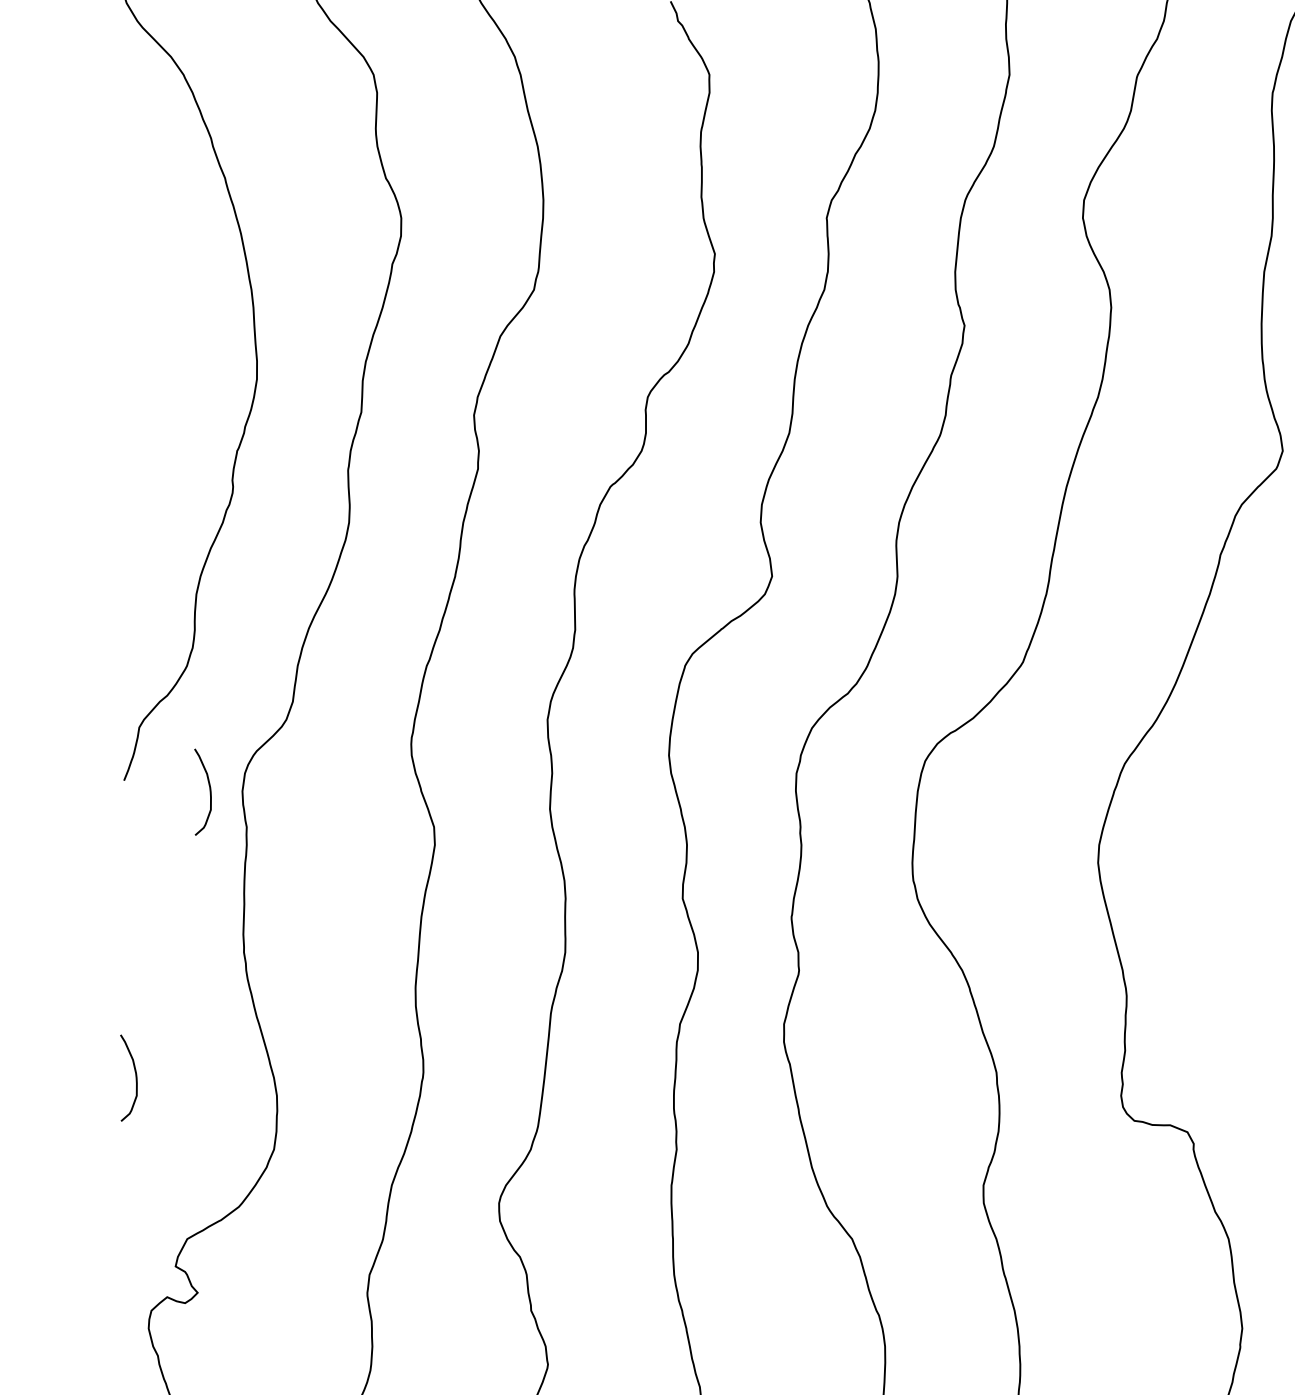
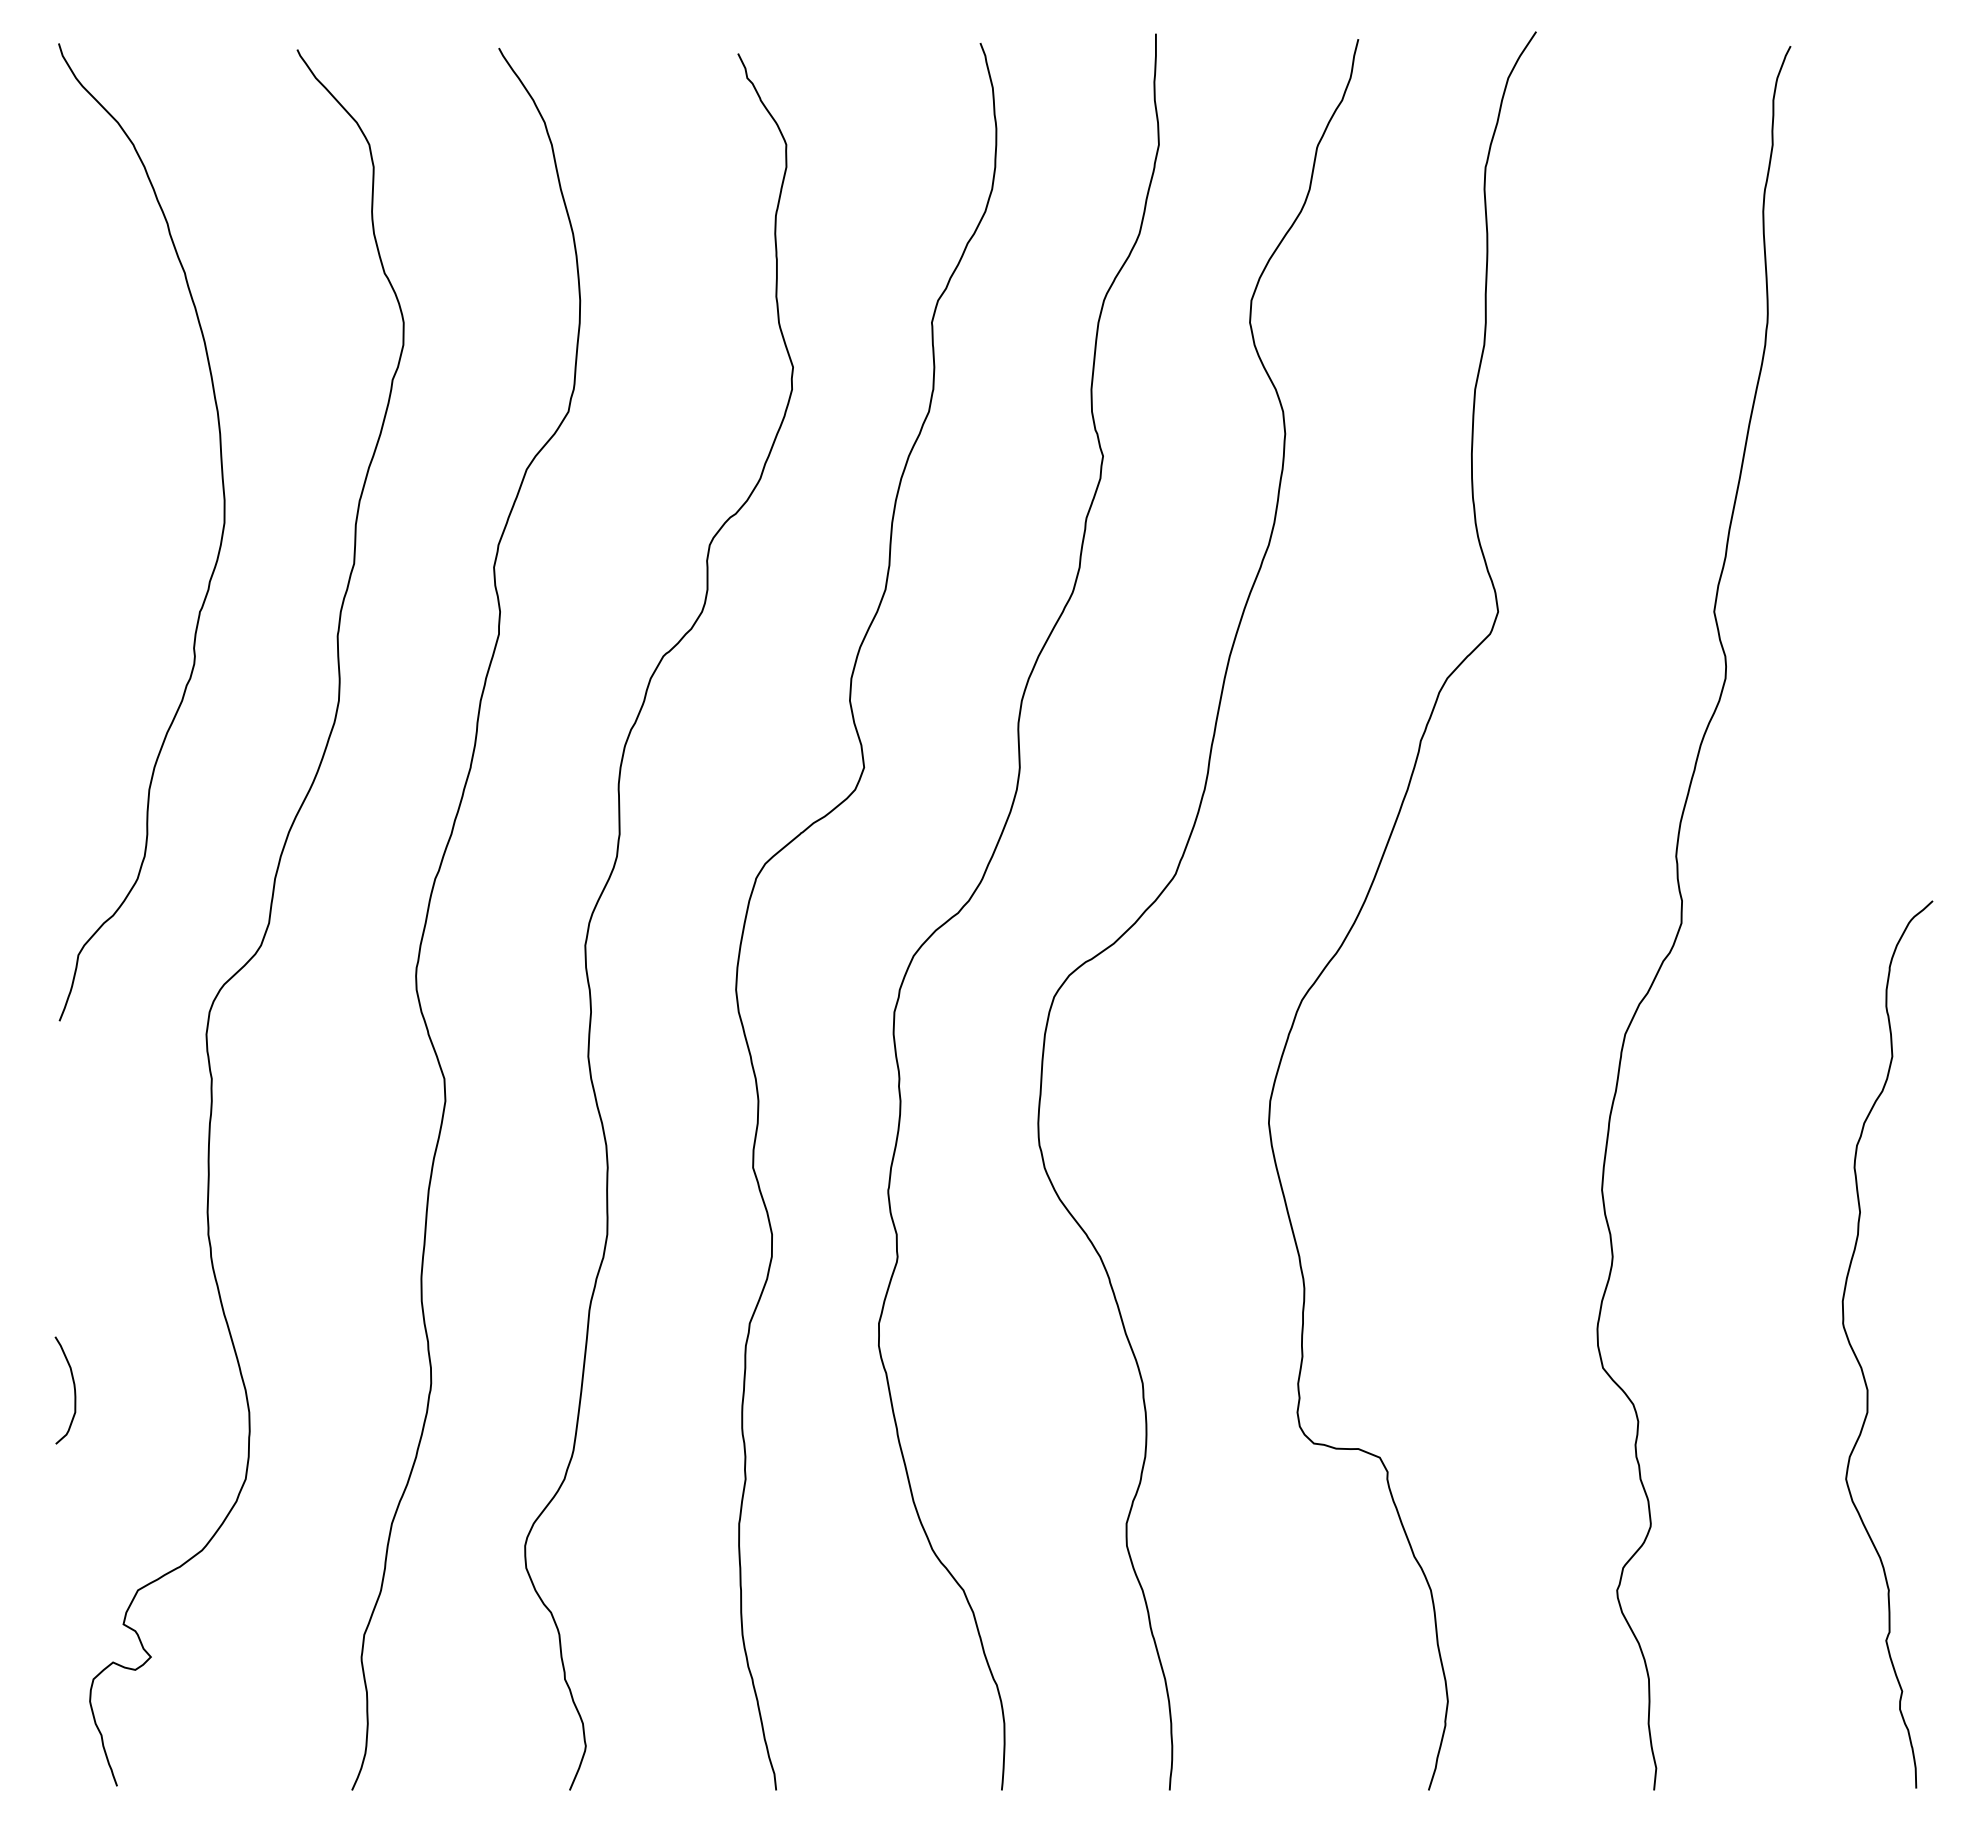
curve: (209, 789) -> (165, 1032), removed

